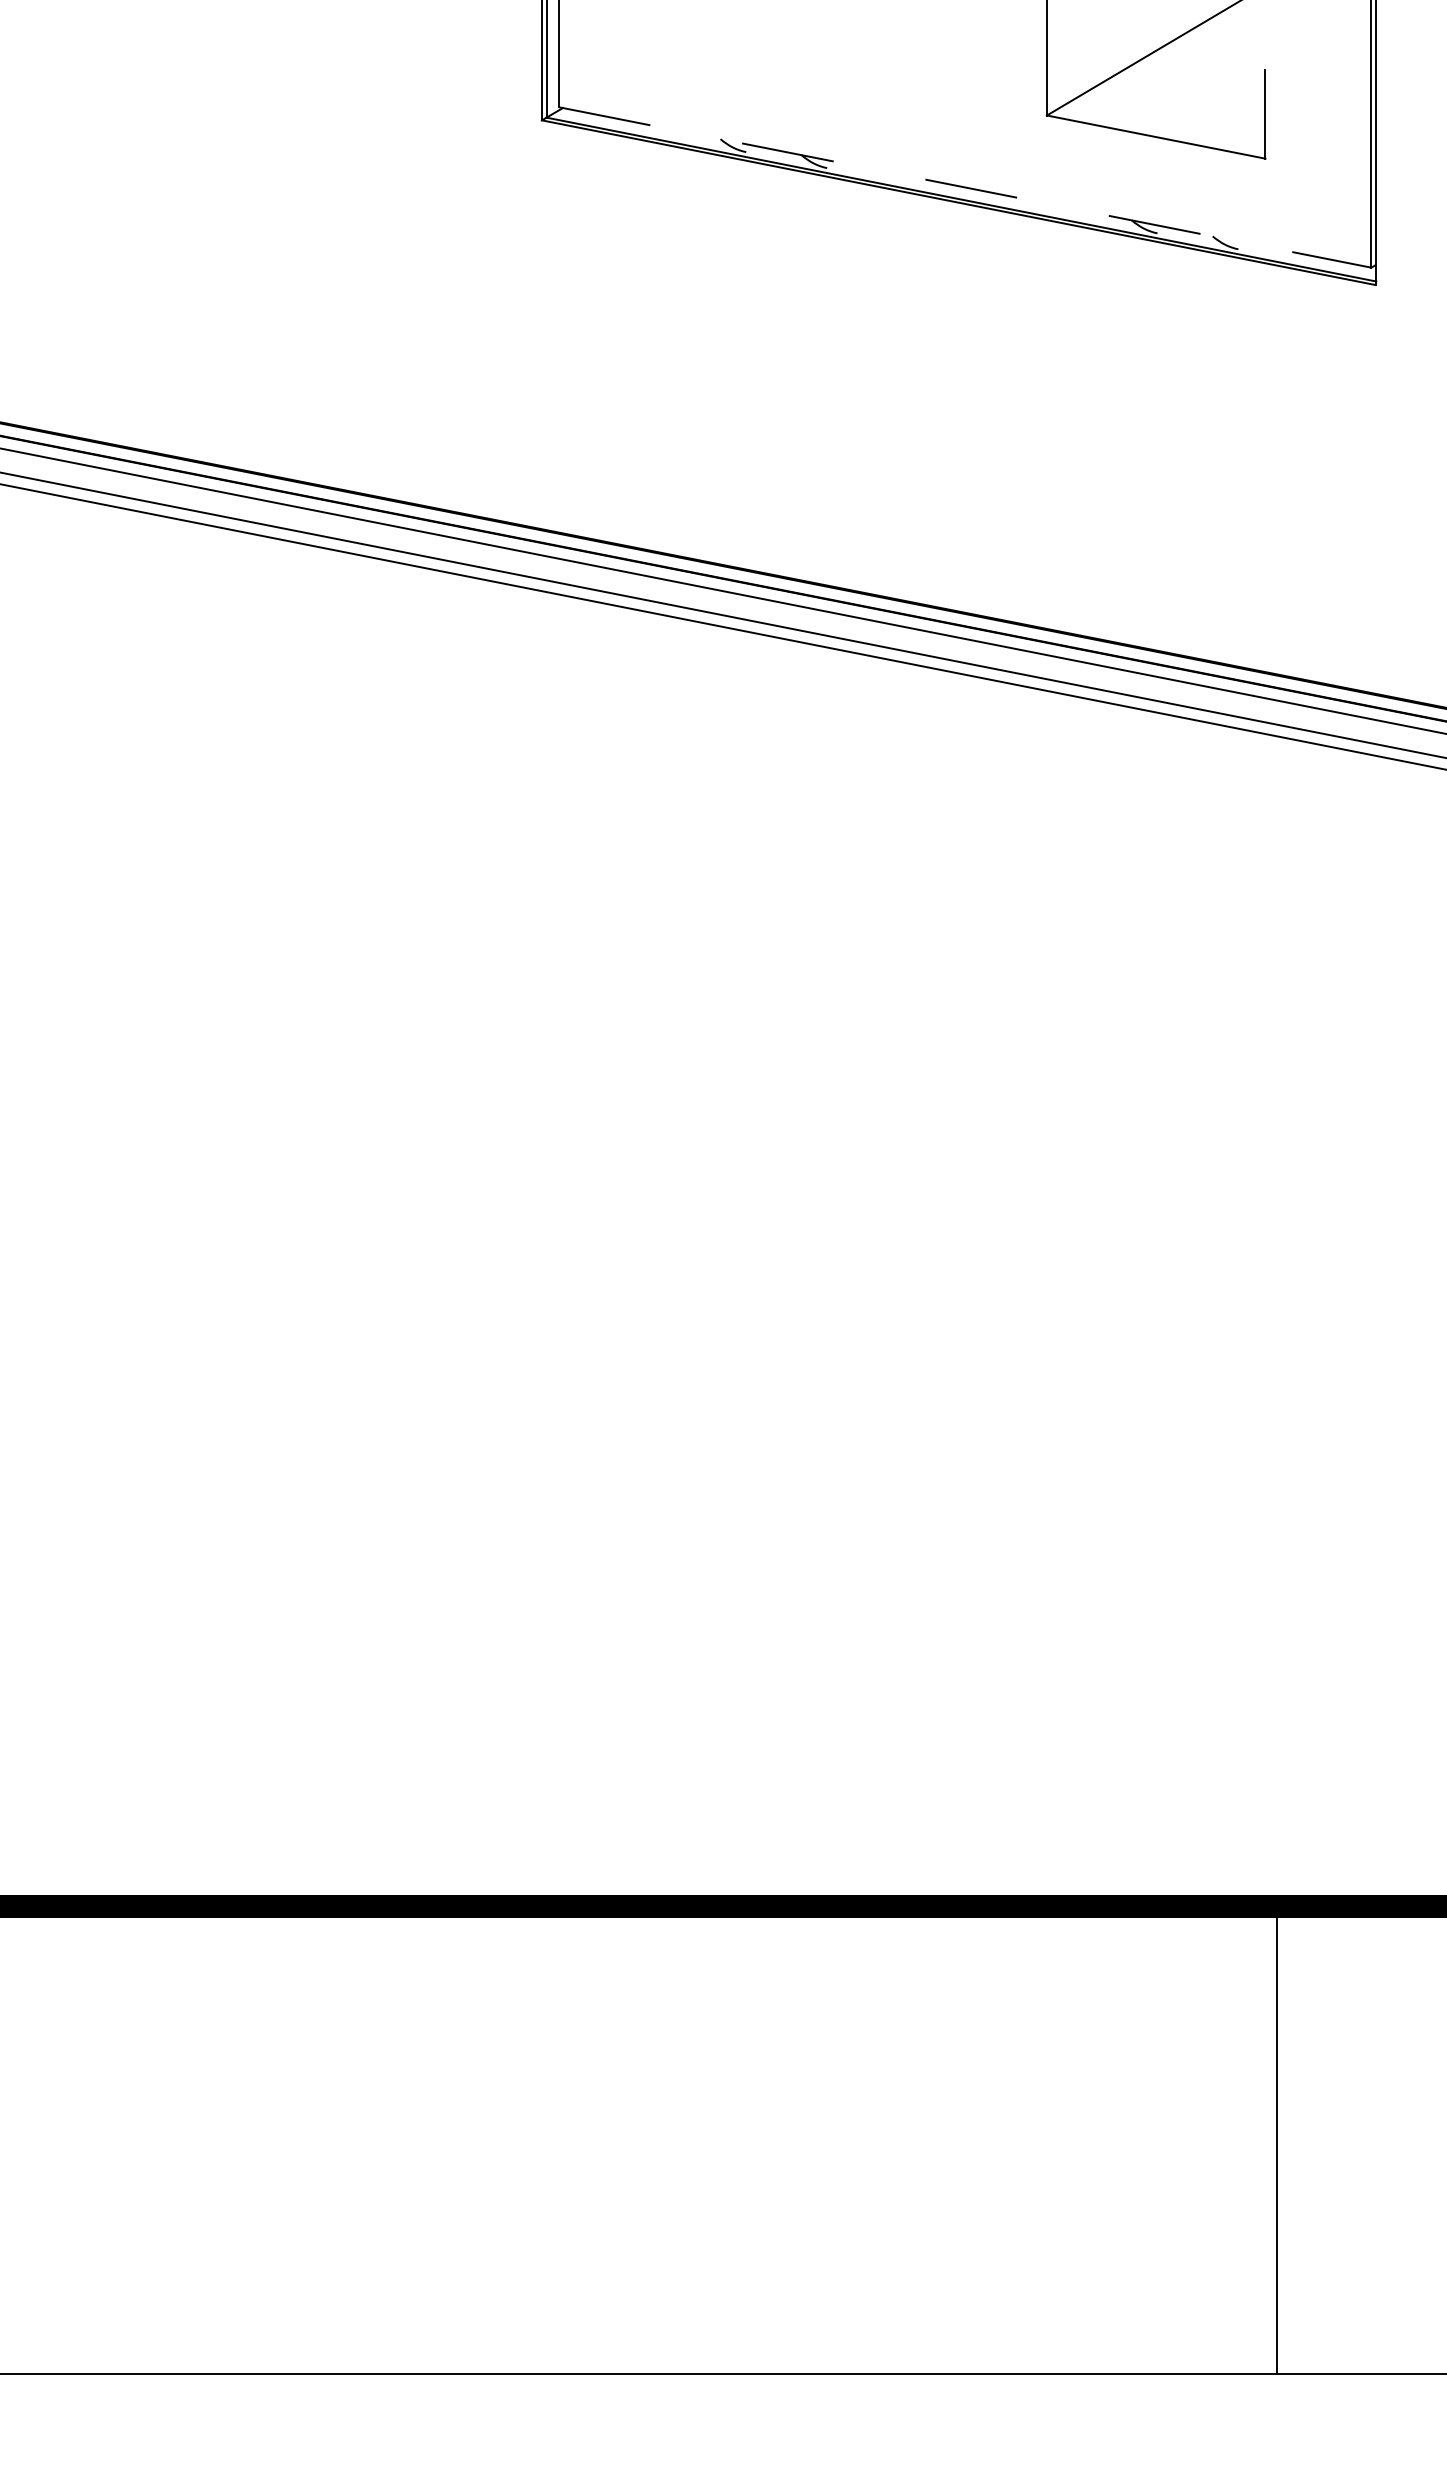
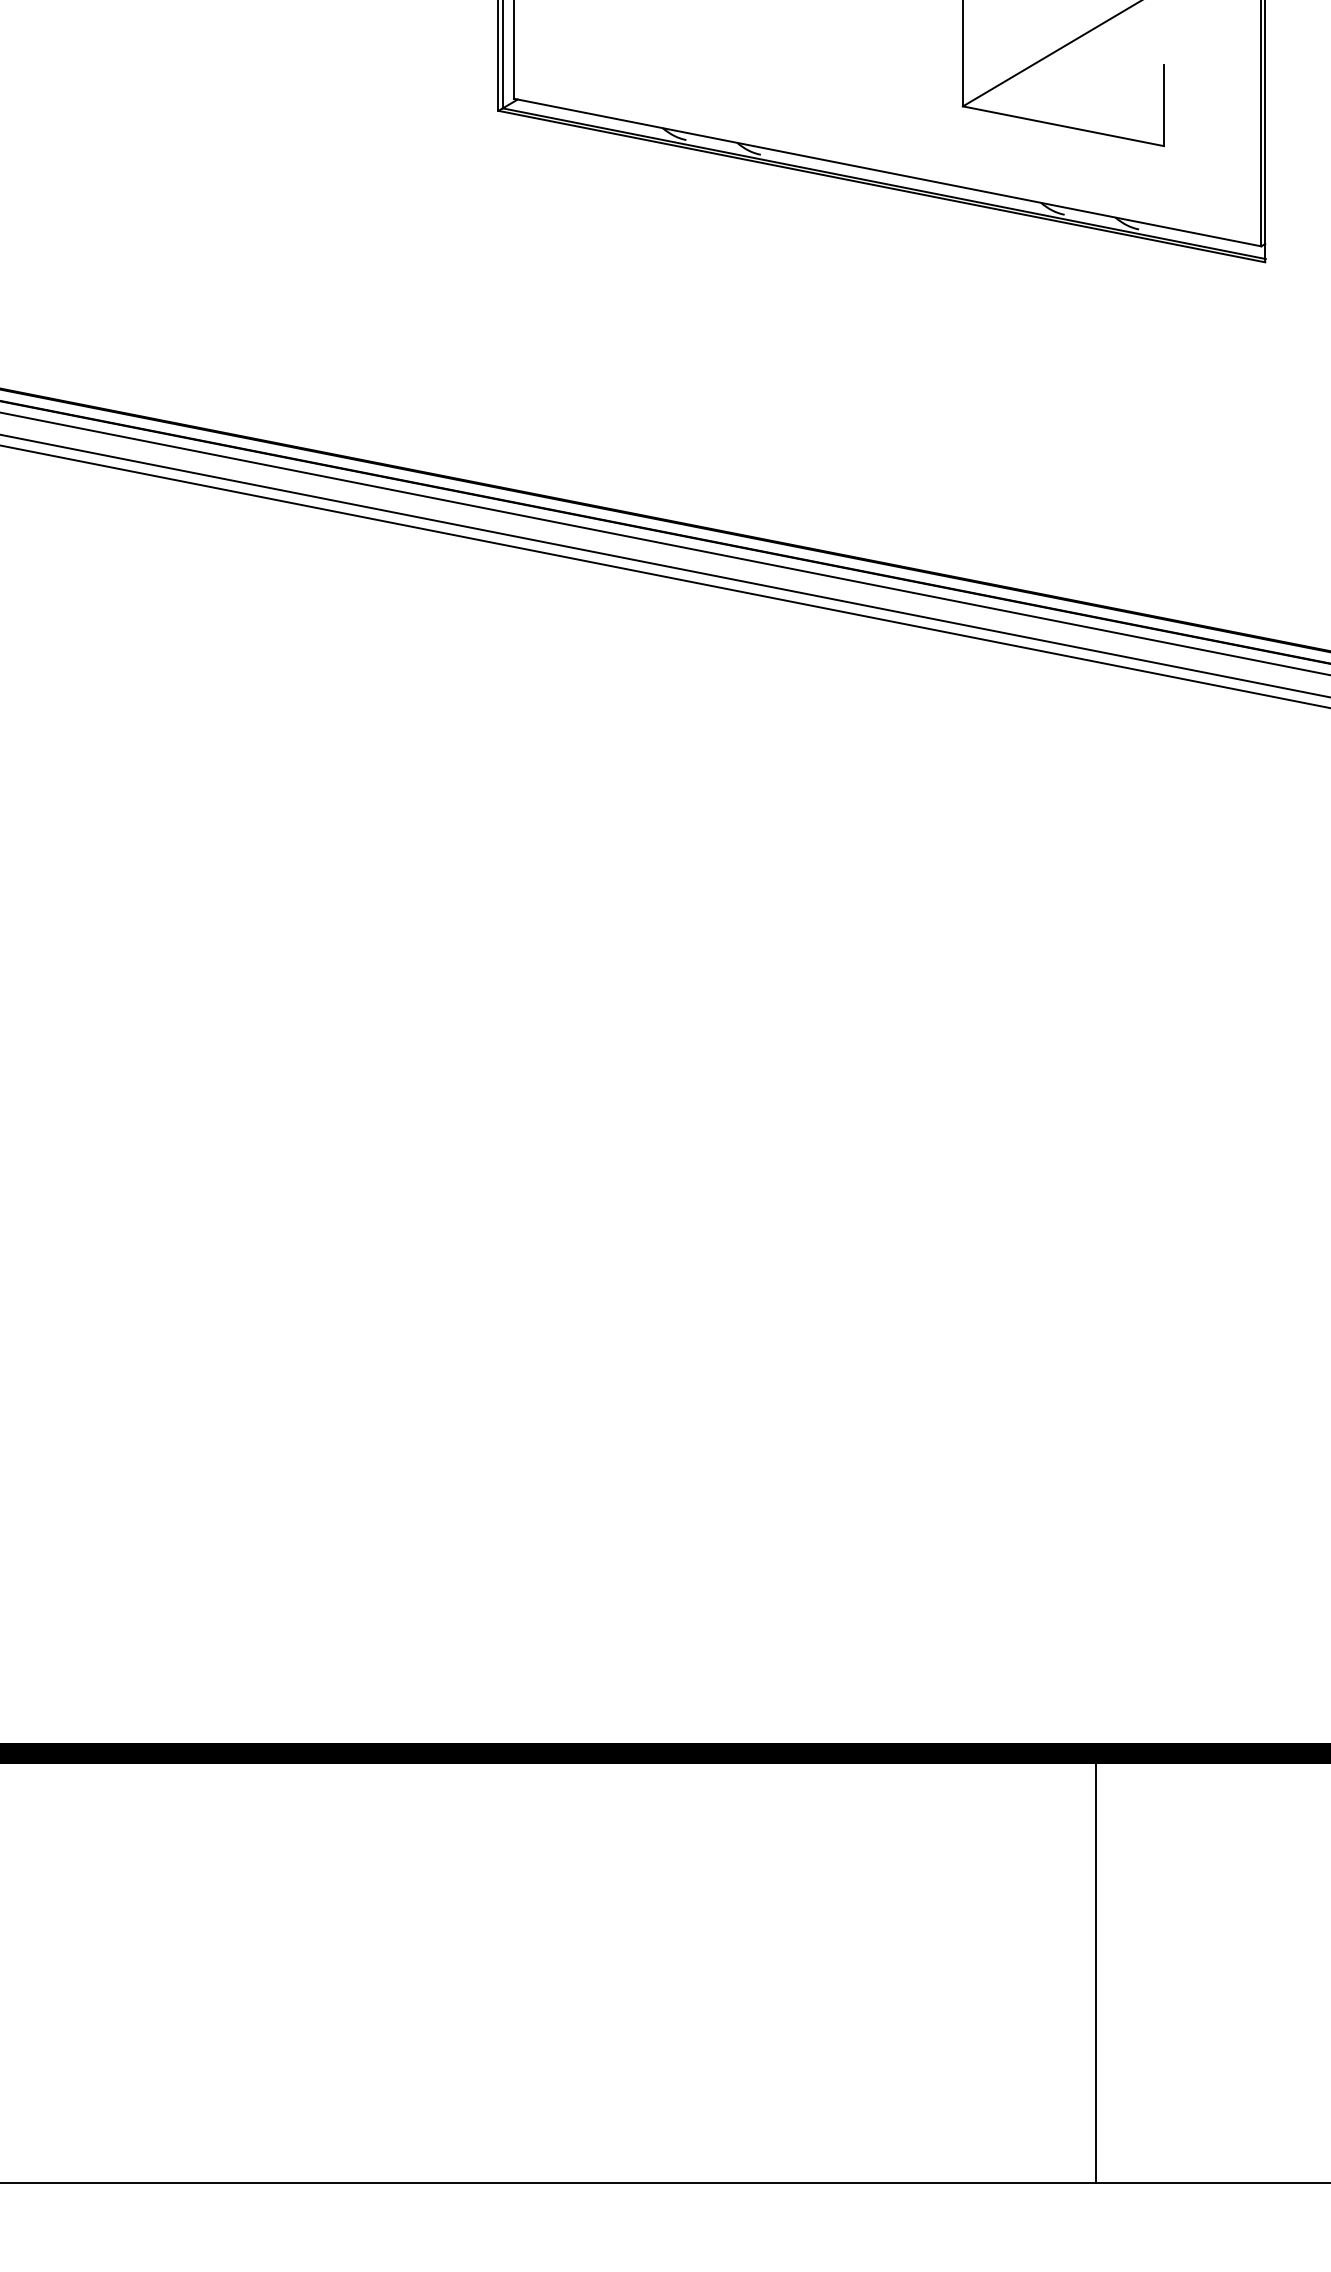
line: (965, 187) -> (888, 172), dashed -> solid
line: (1276, 2139) -> (1095, 1967), moved

